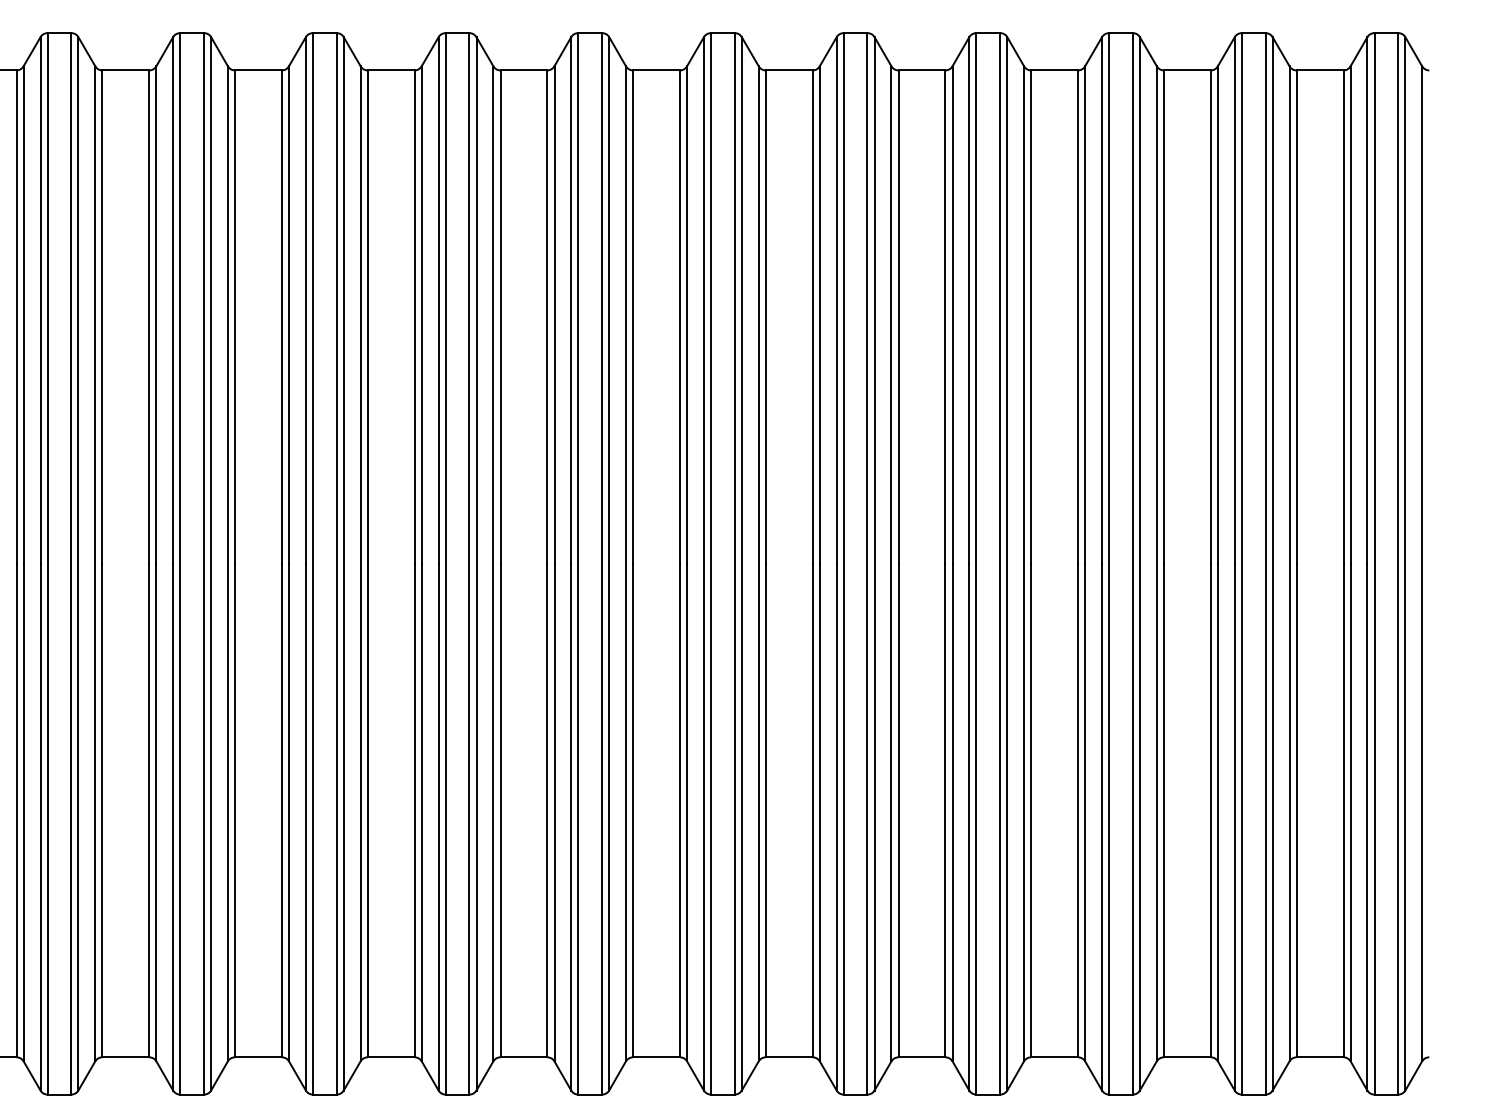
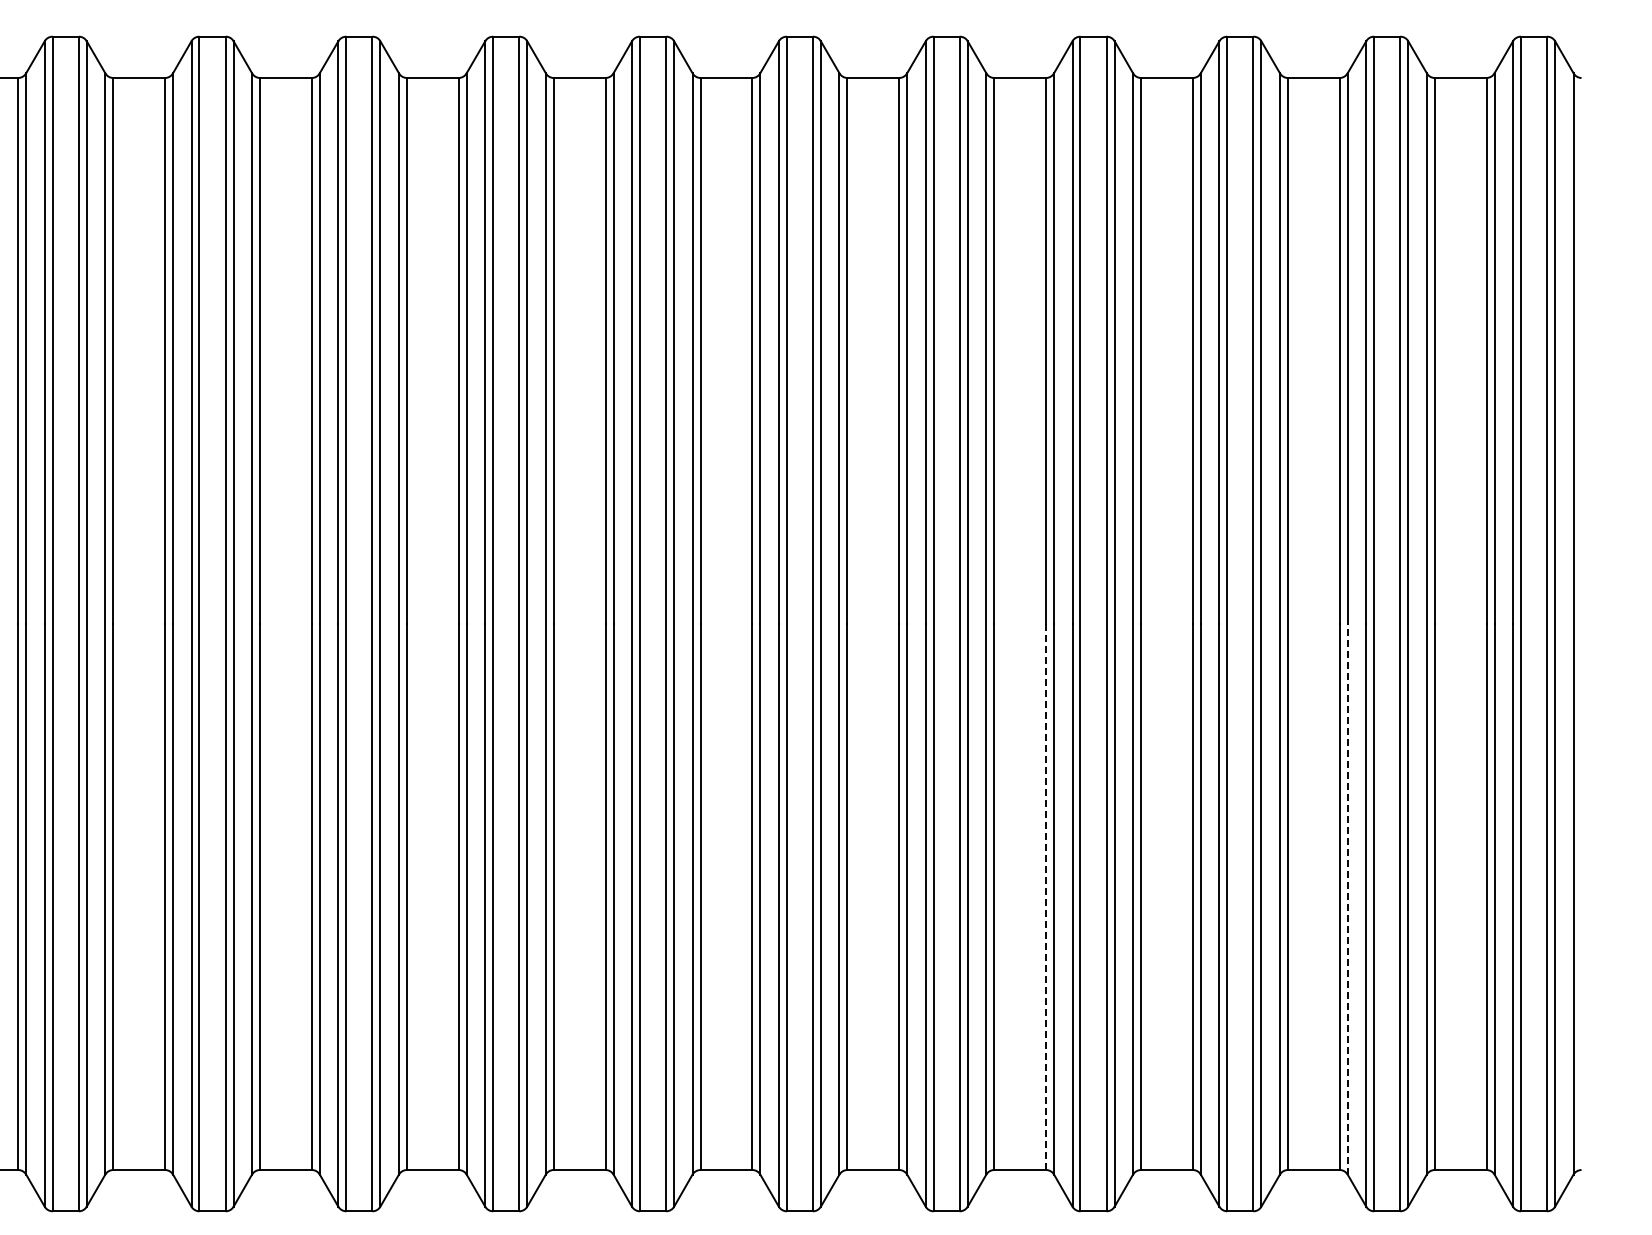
line: (945, 811) -> (1046, 897), solid -> dashed
line: (1217, 811) -> (1347, 898), solid -> dashed

